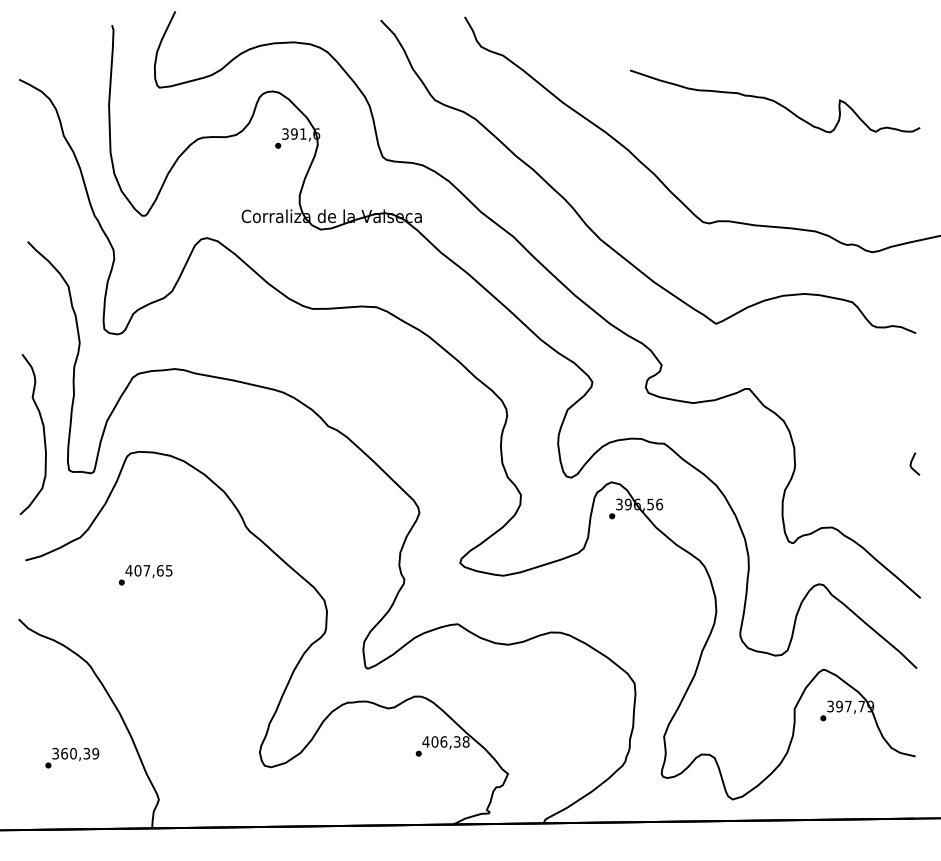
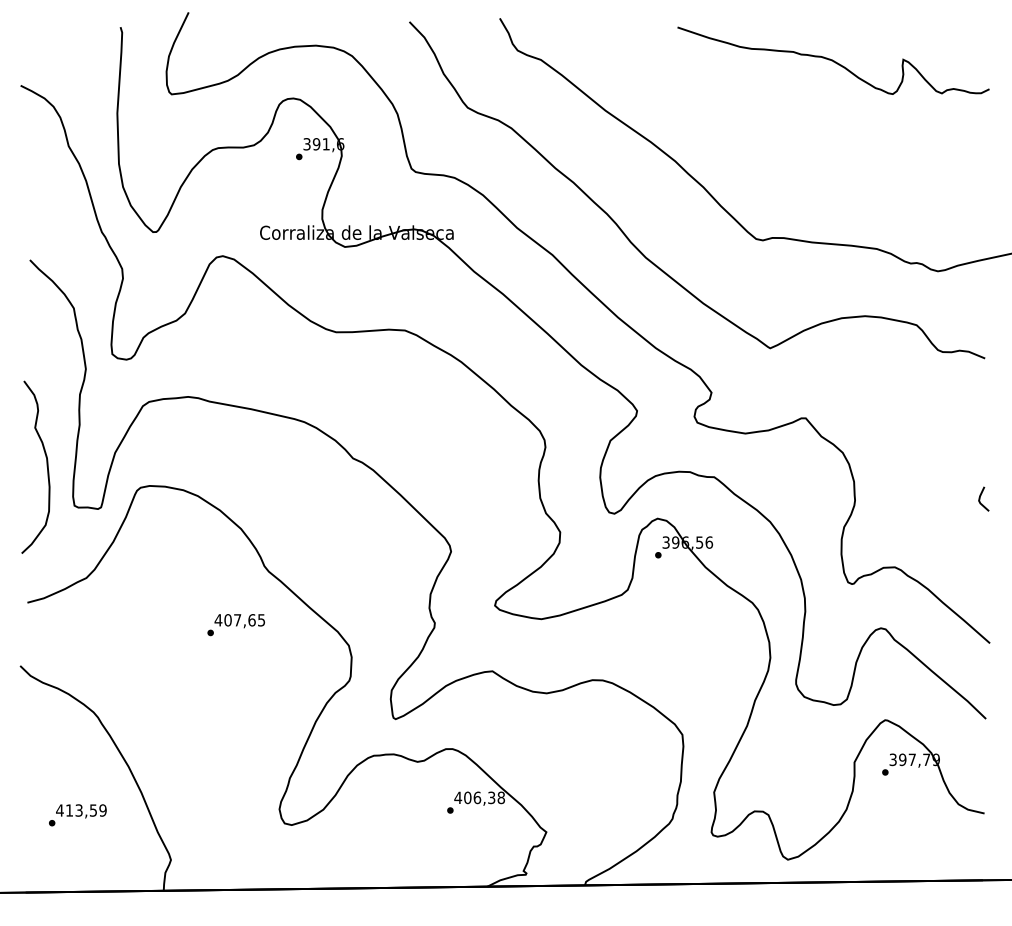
part: (775, 101) -> (833, 60), moved
text: (145, 575) -> (236, 625), moved
text: (71, 753) -> (76, 810), 360,39 -> 413,59

